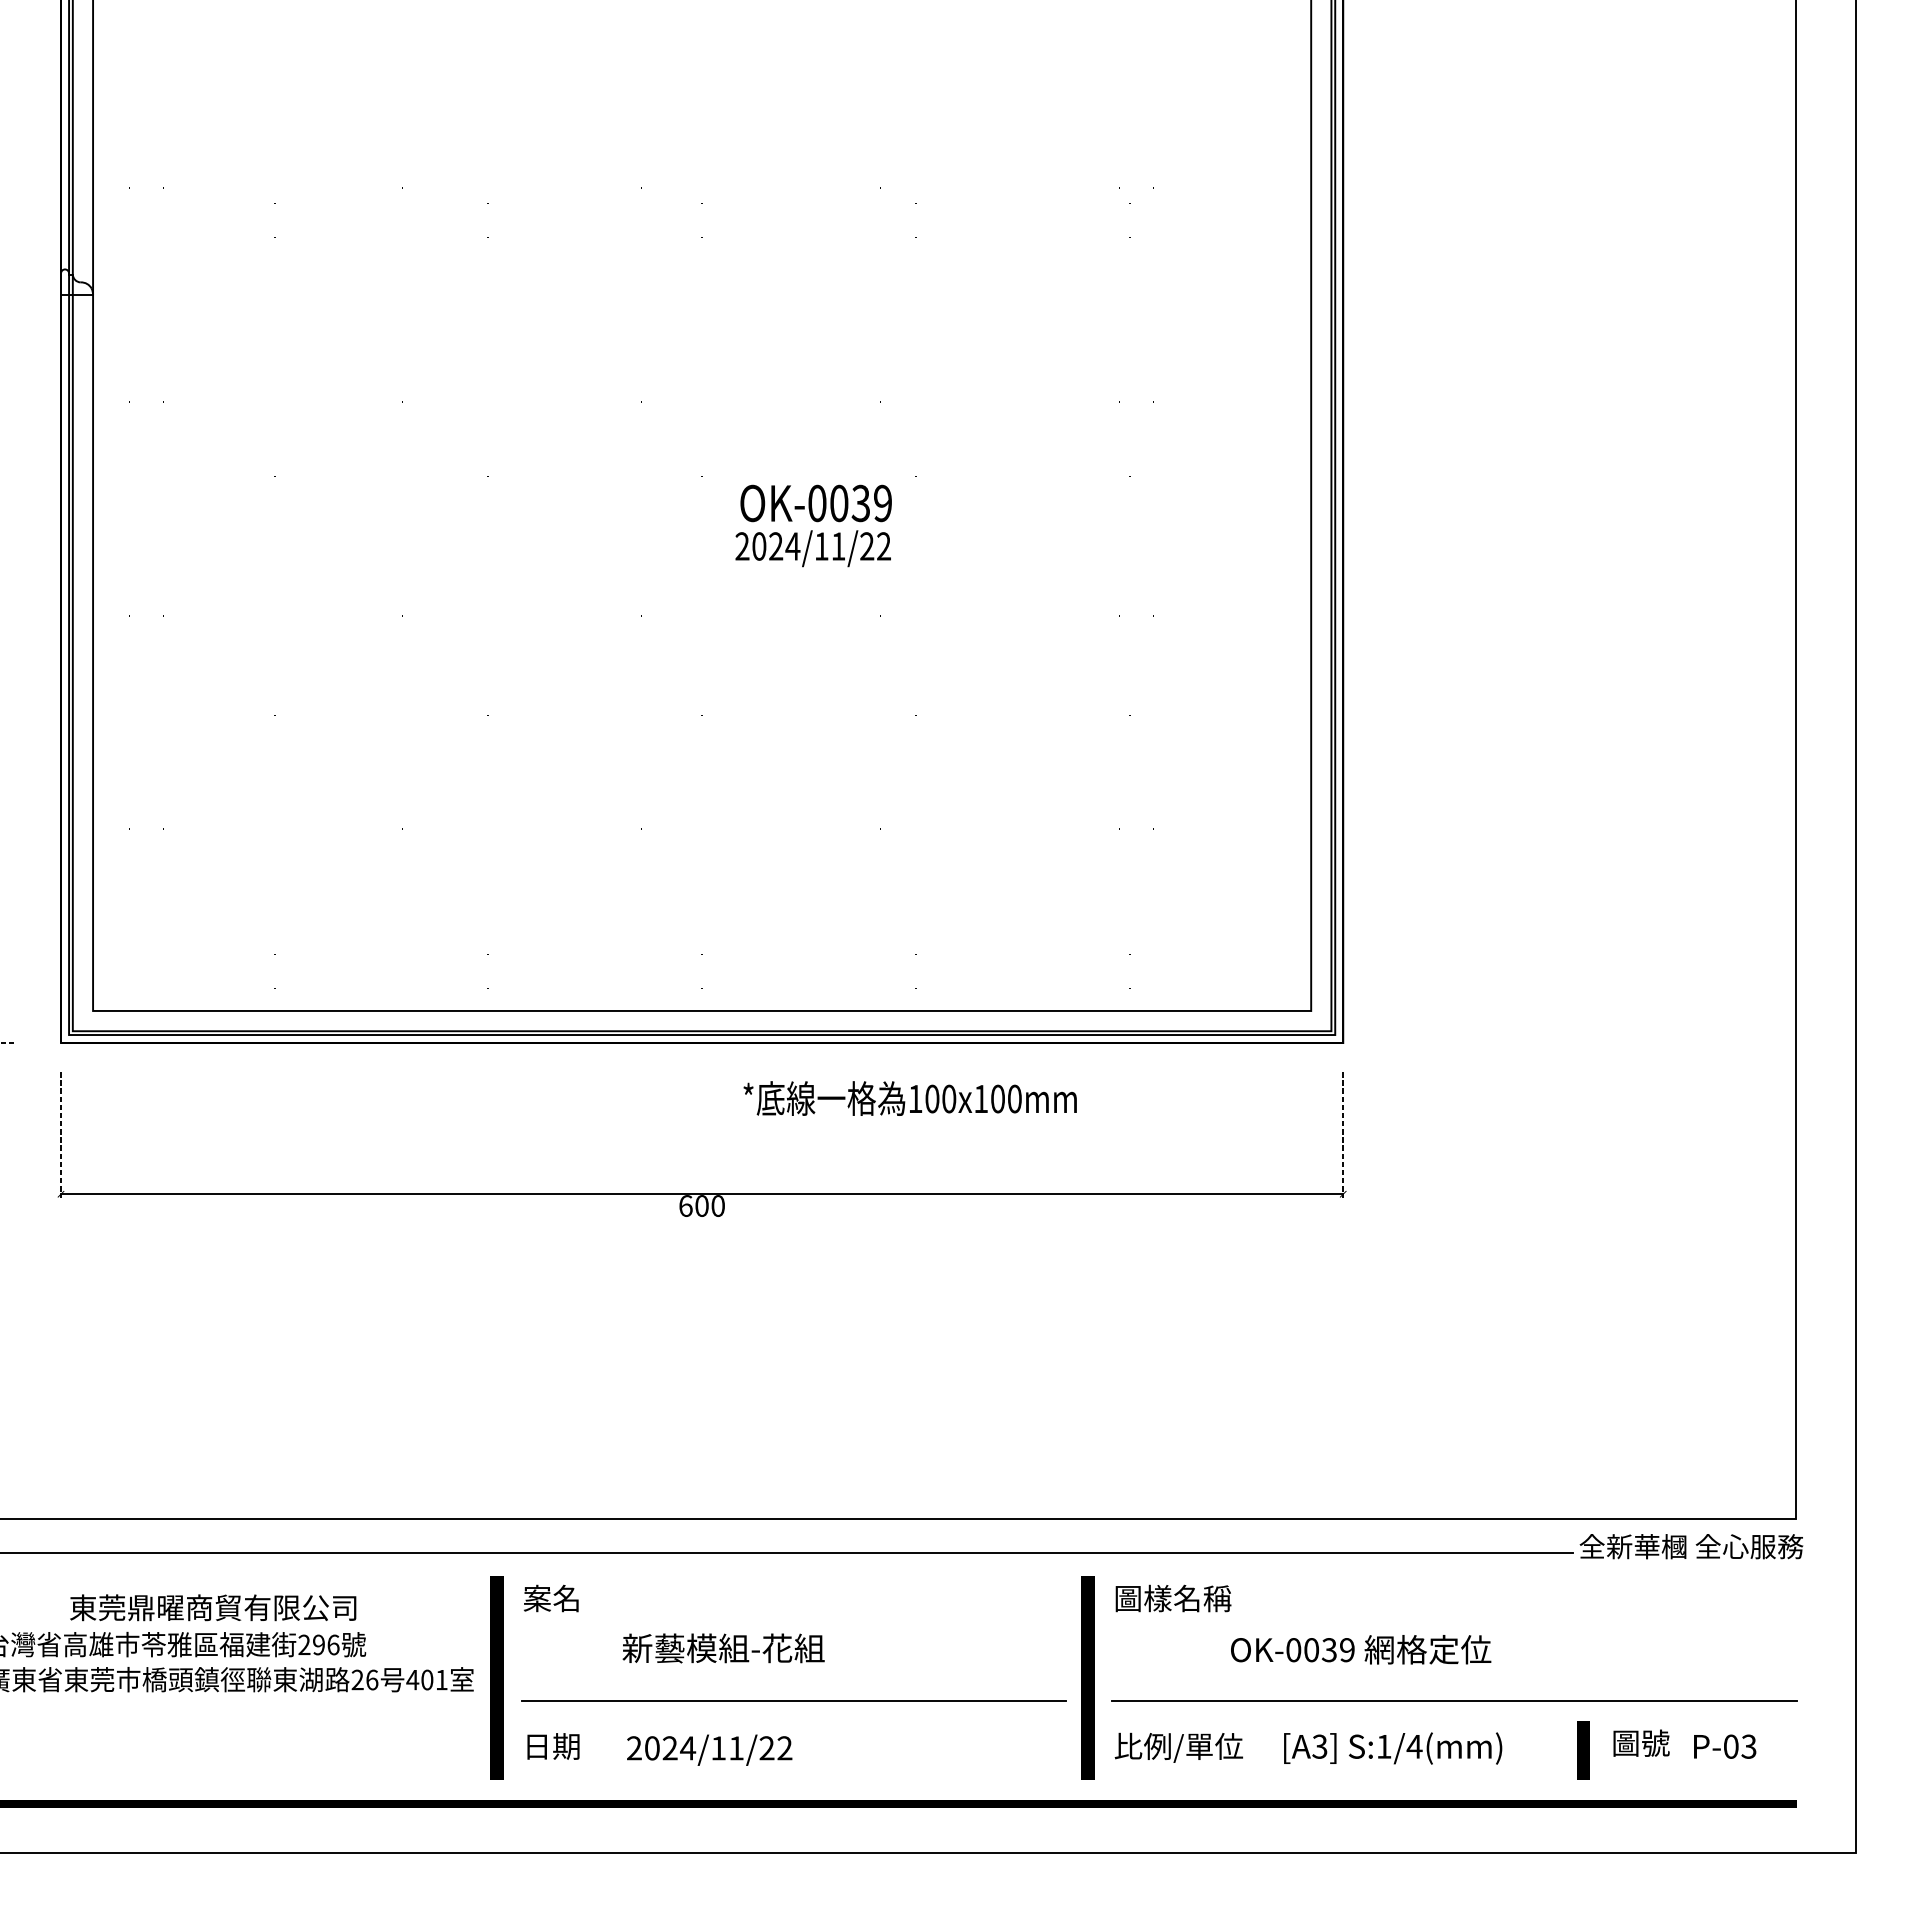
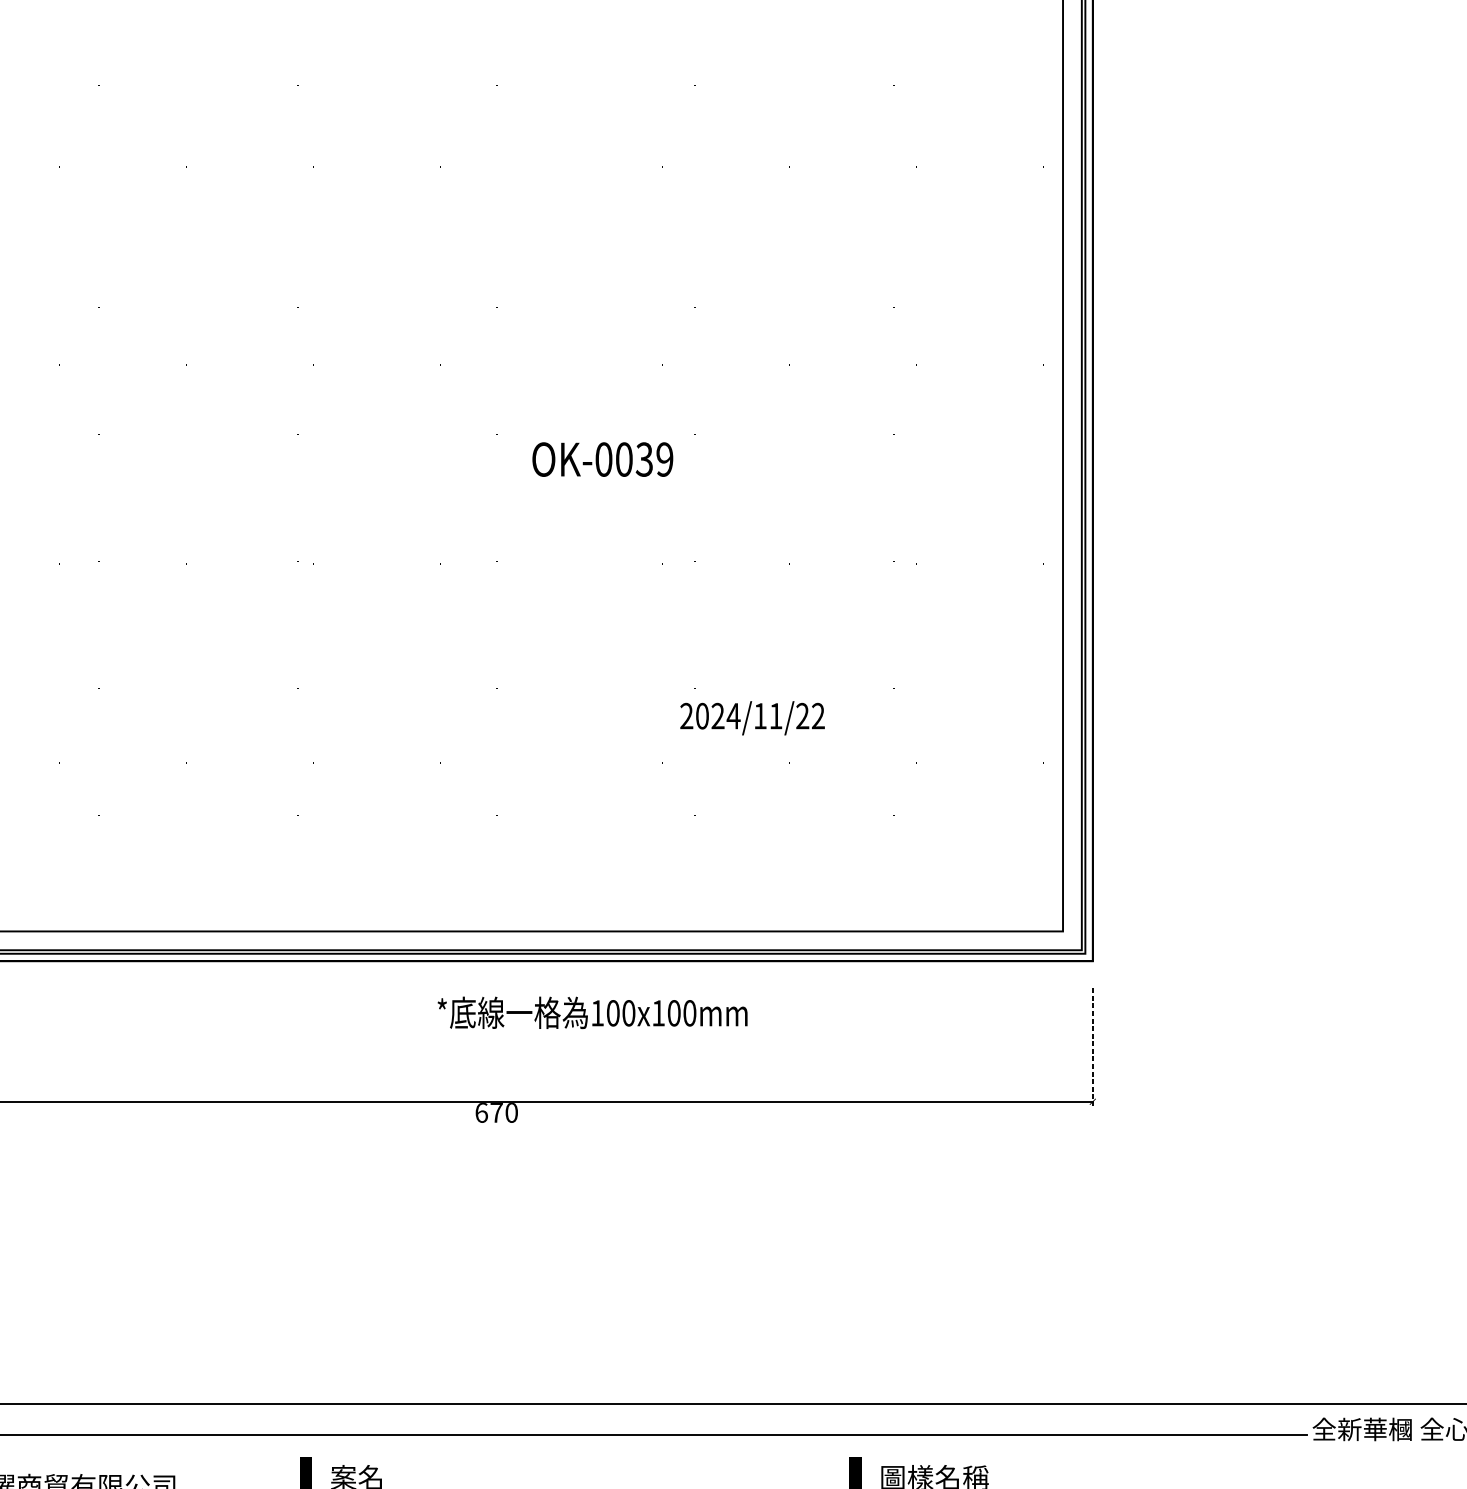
text: (812, 548) -> (751, 718), moved
text: (909, 1098) -> (591, 1012), moved
text: (701, 1205) -> (496, 1112), 600 -> 670

